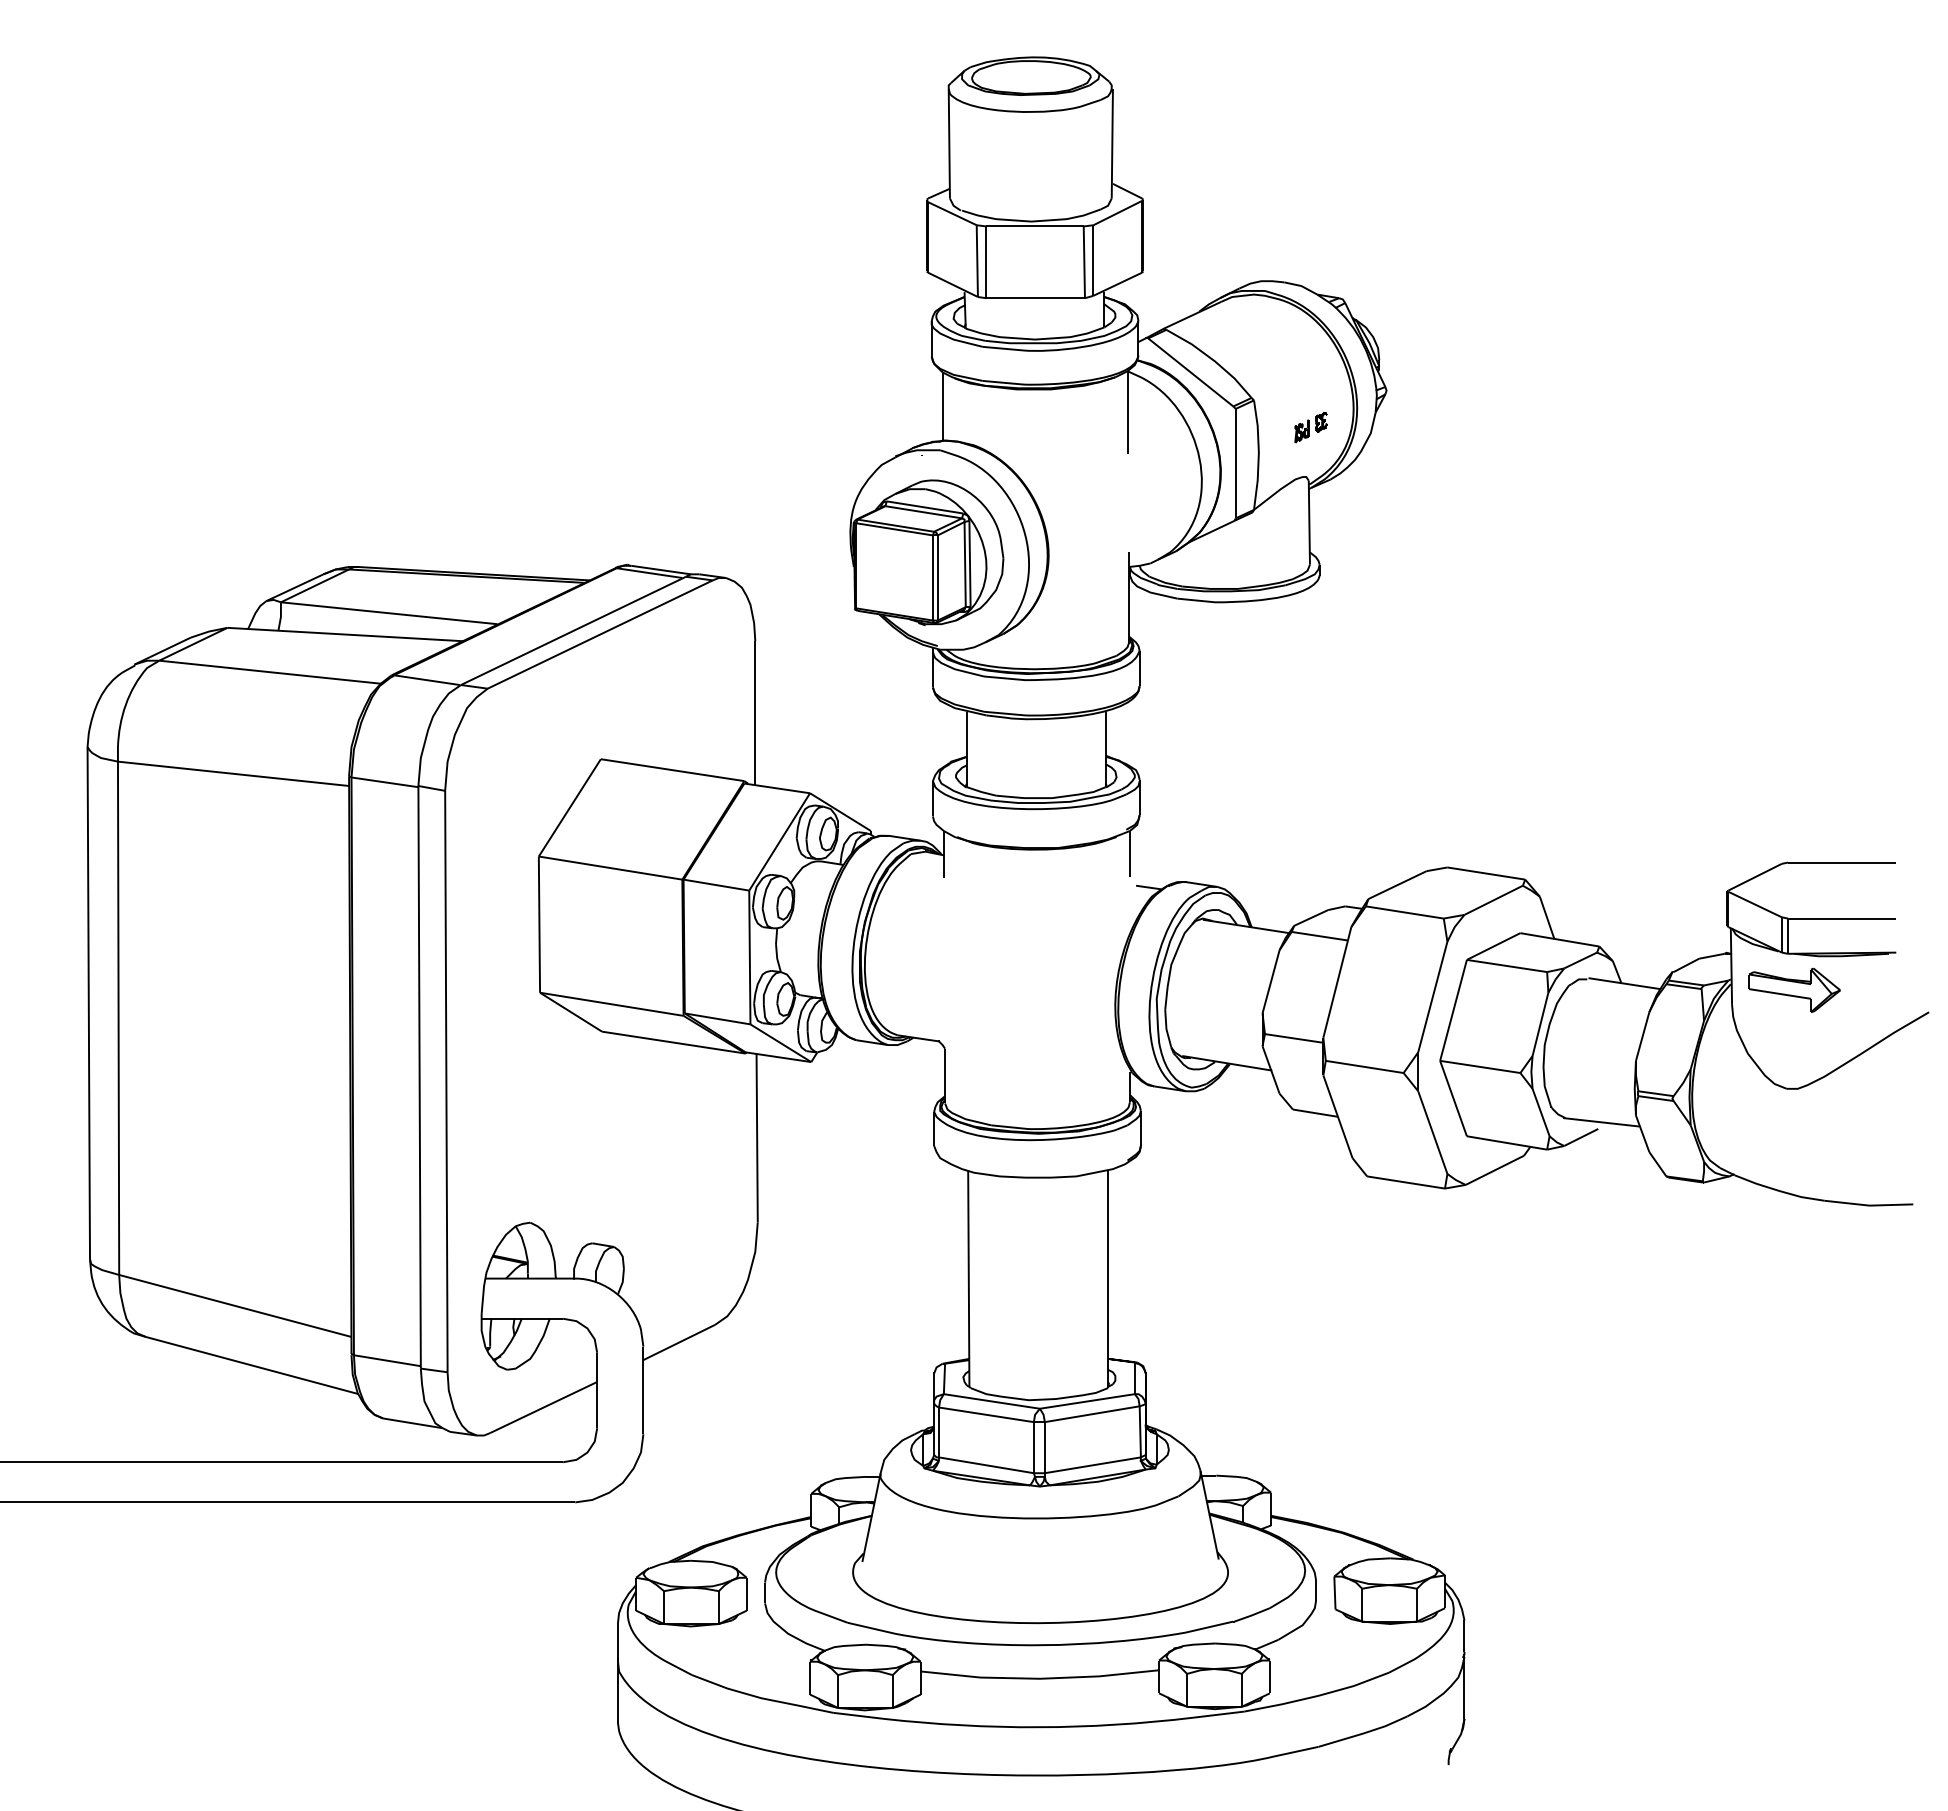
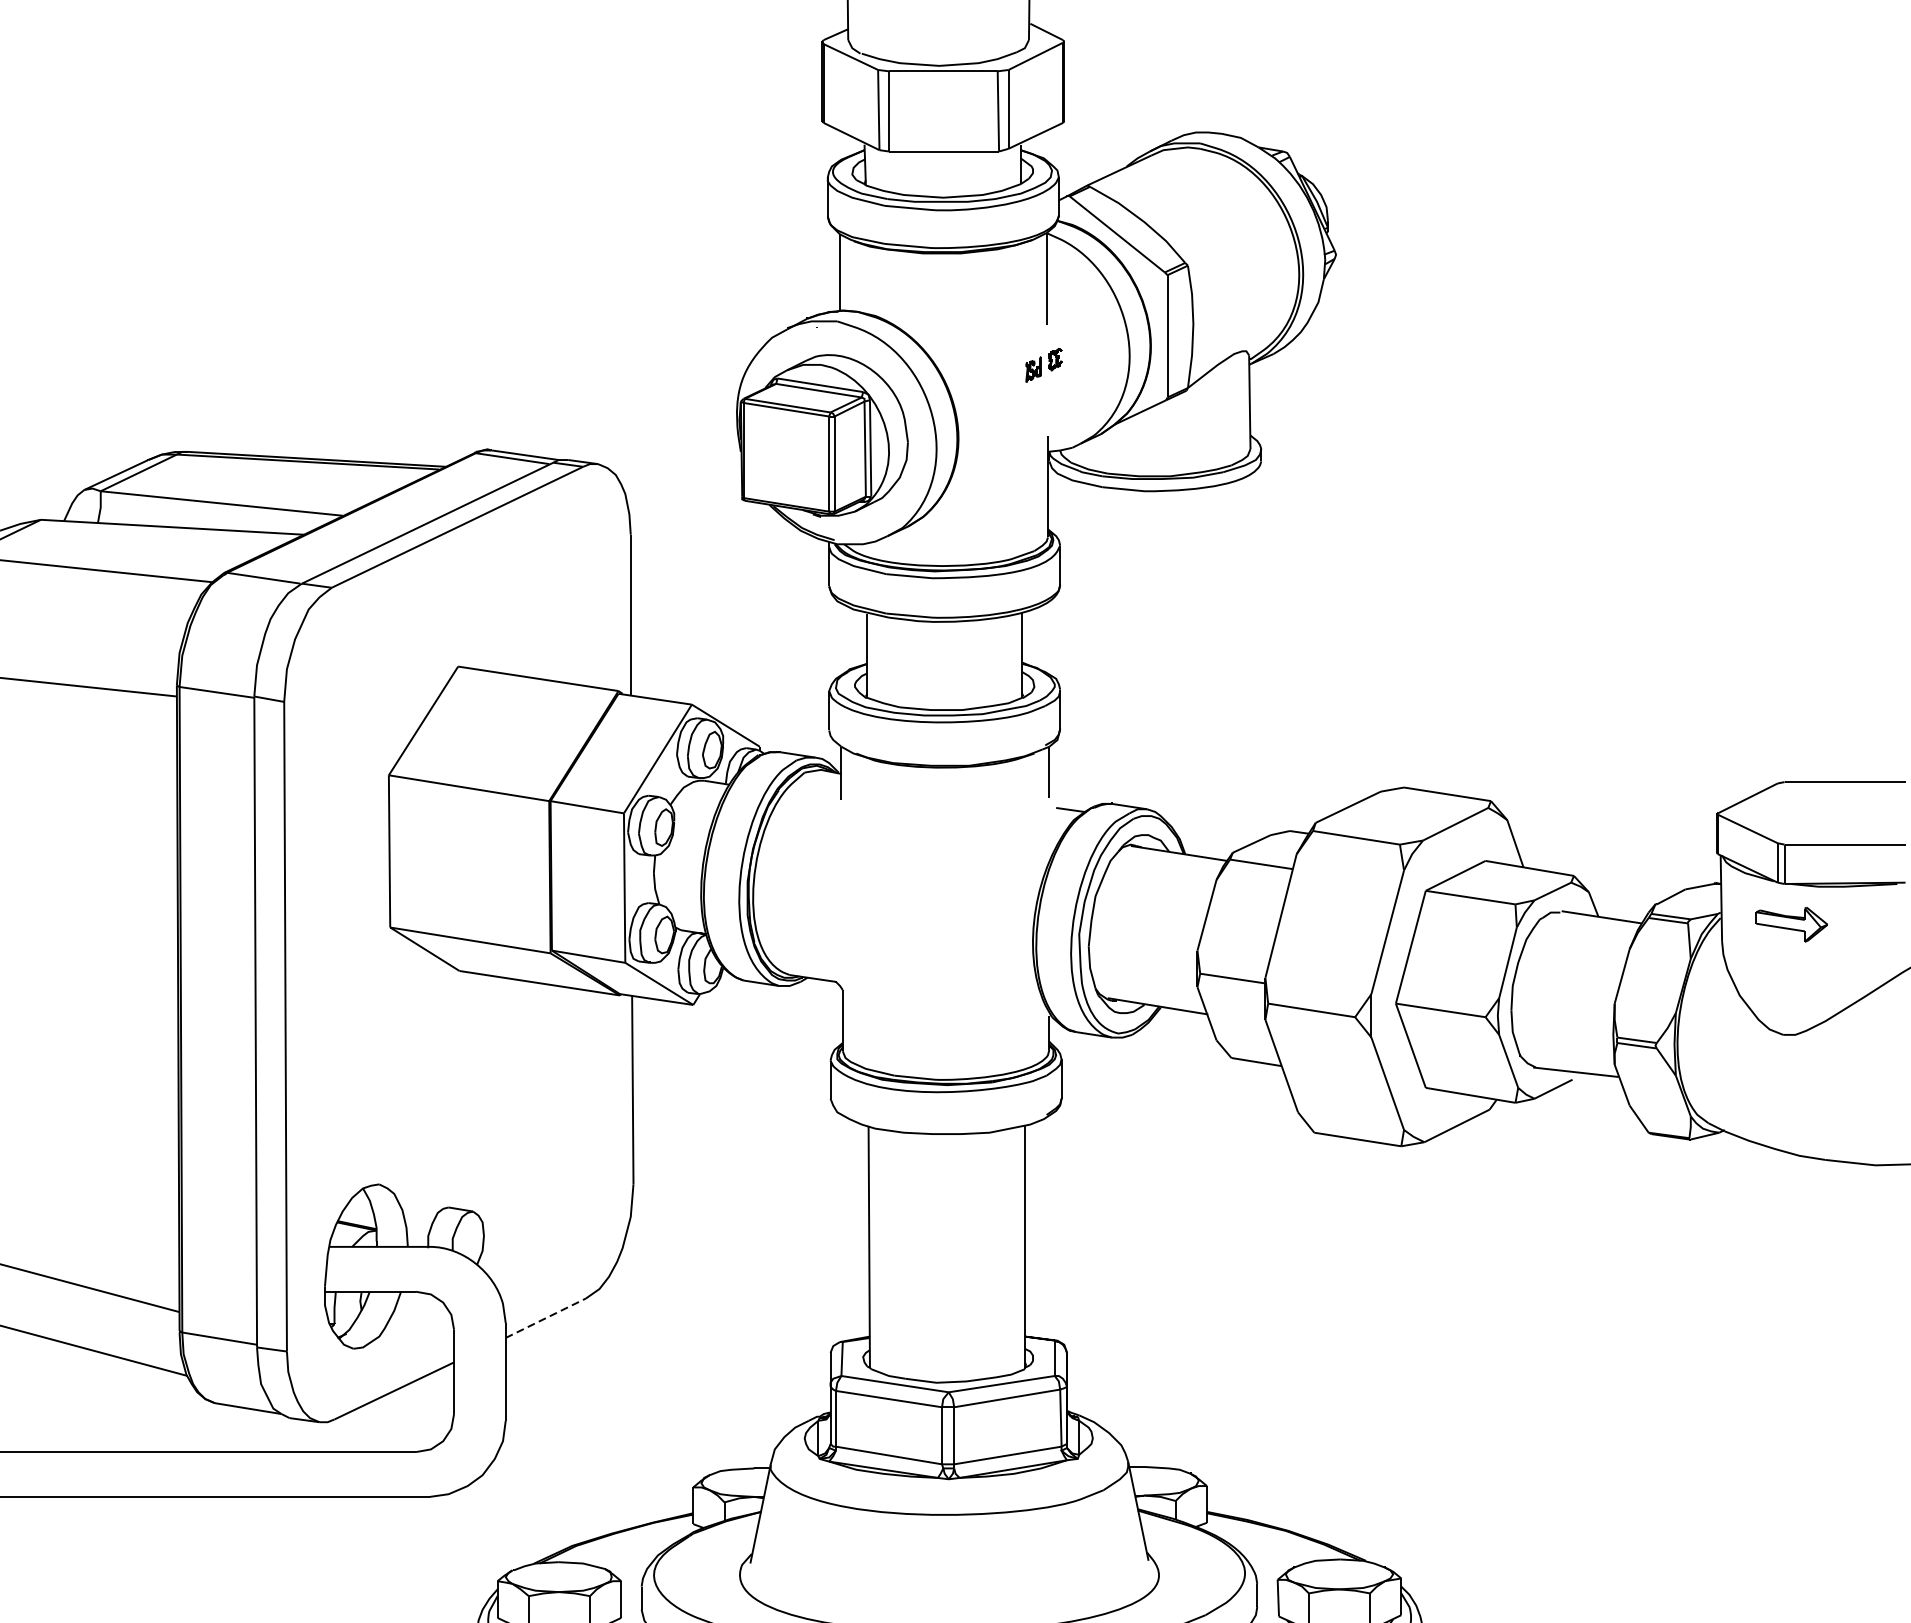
part: (1310, 427) -> (1043, 365), moved
part: (1794, 989) -> (1791, 923), size x0.7
line: (679, 1342) -> (546, 1318), solid -> dashed

